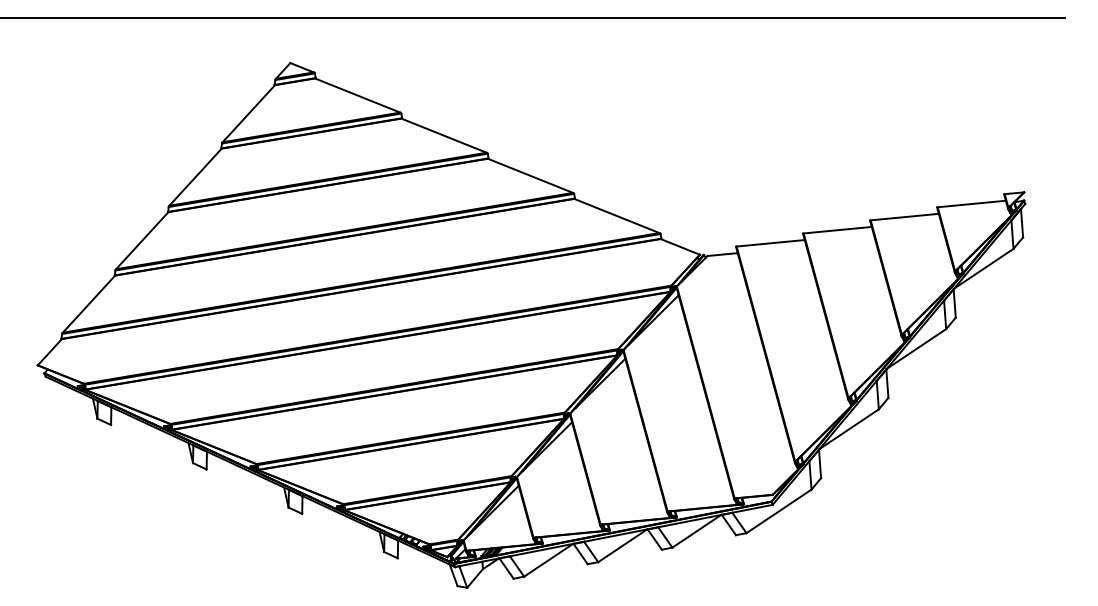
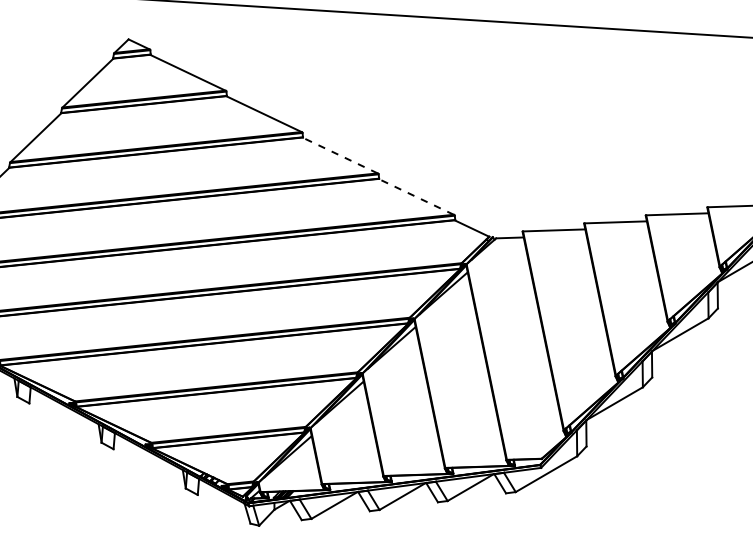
line: (530, 175) -> (340, 155), solid -> dashed
line: (616, 215) -> (415, 196), solid -> dashed

